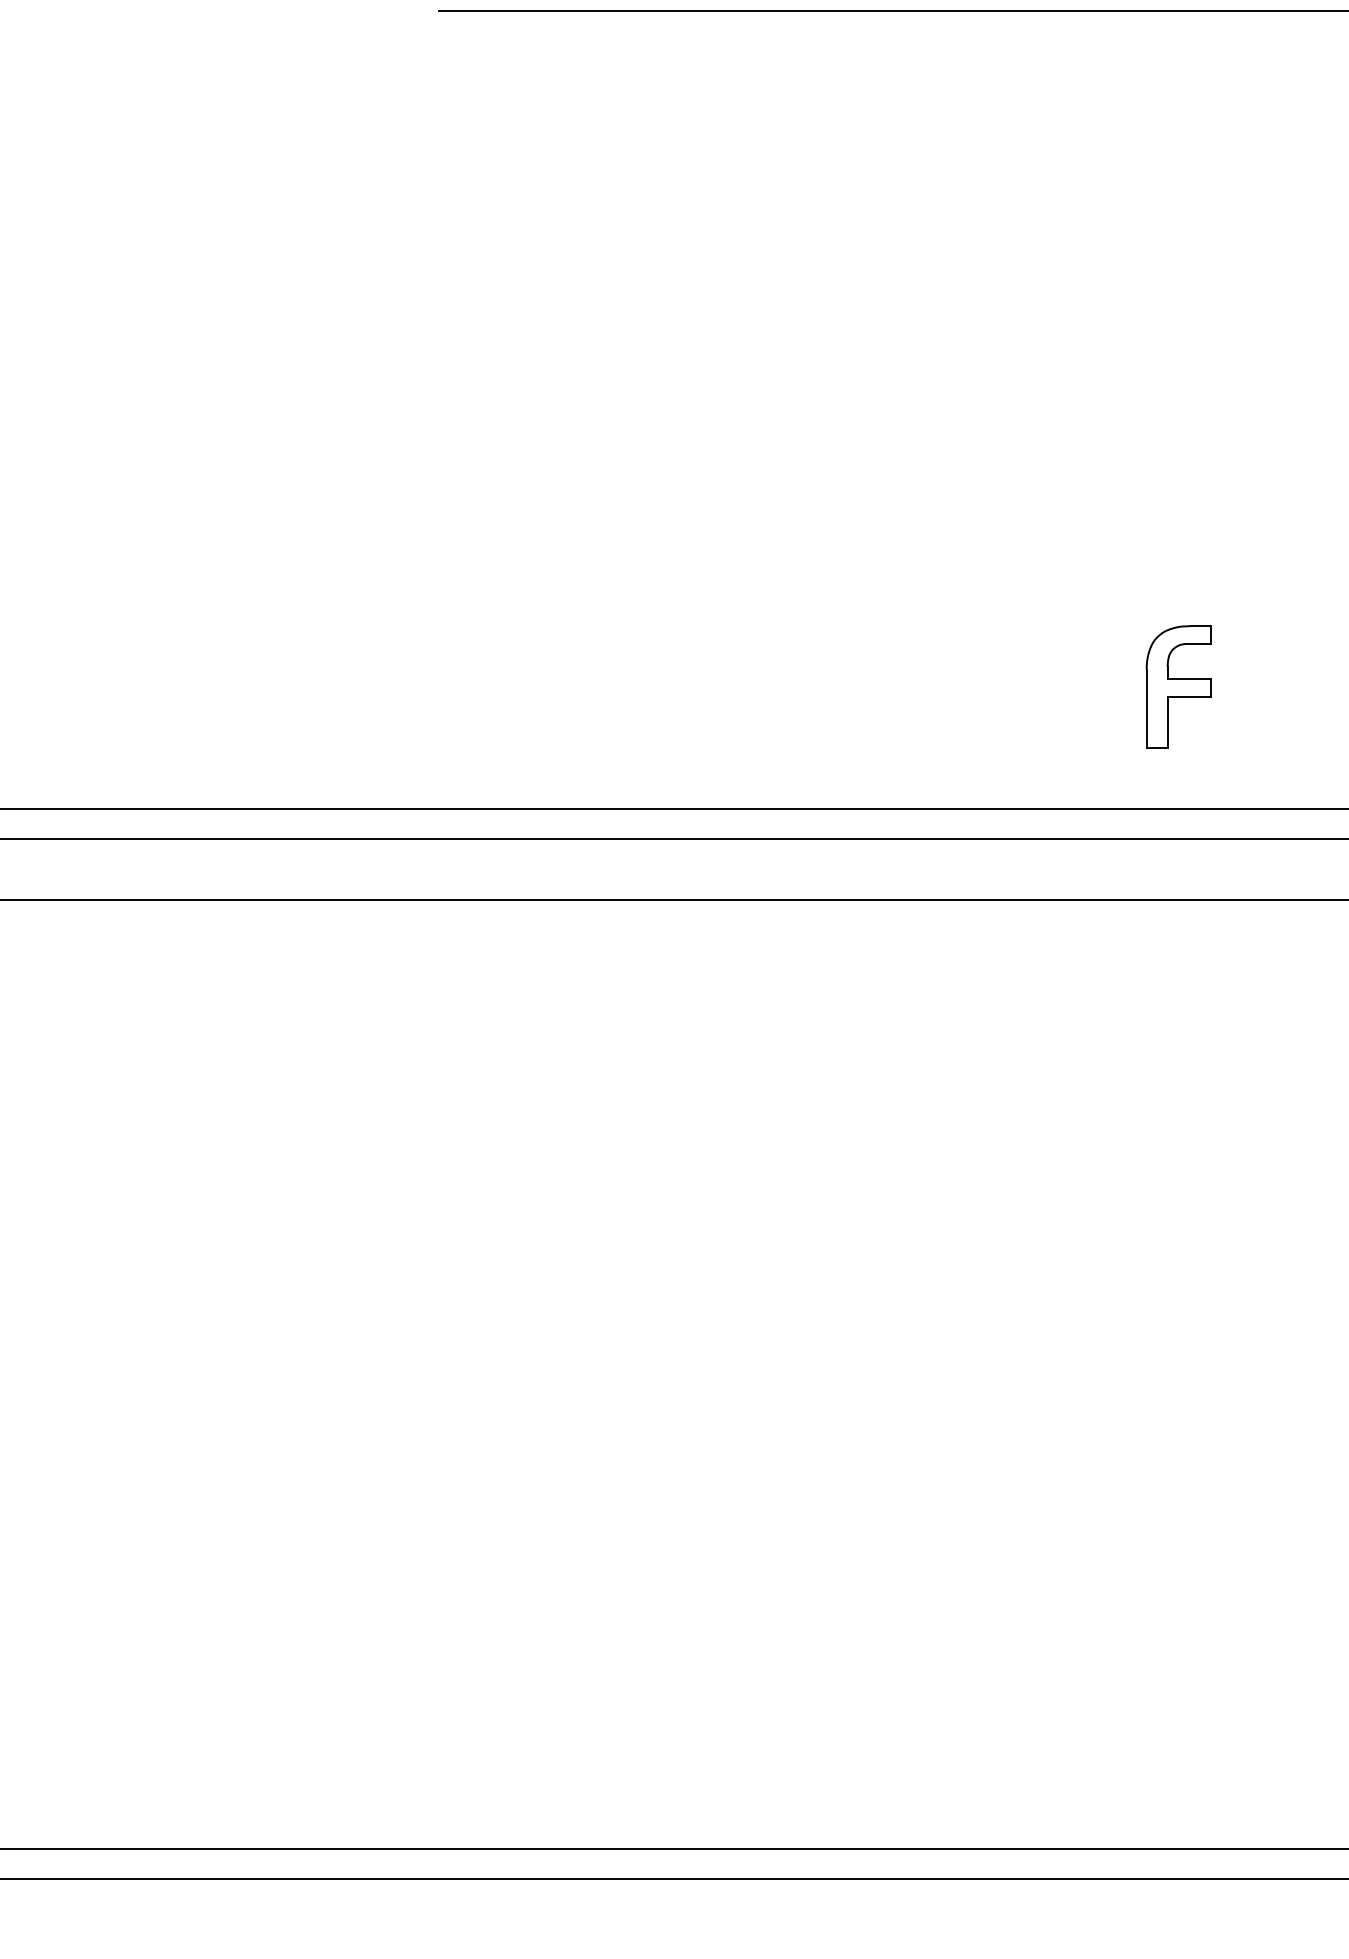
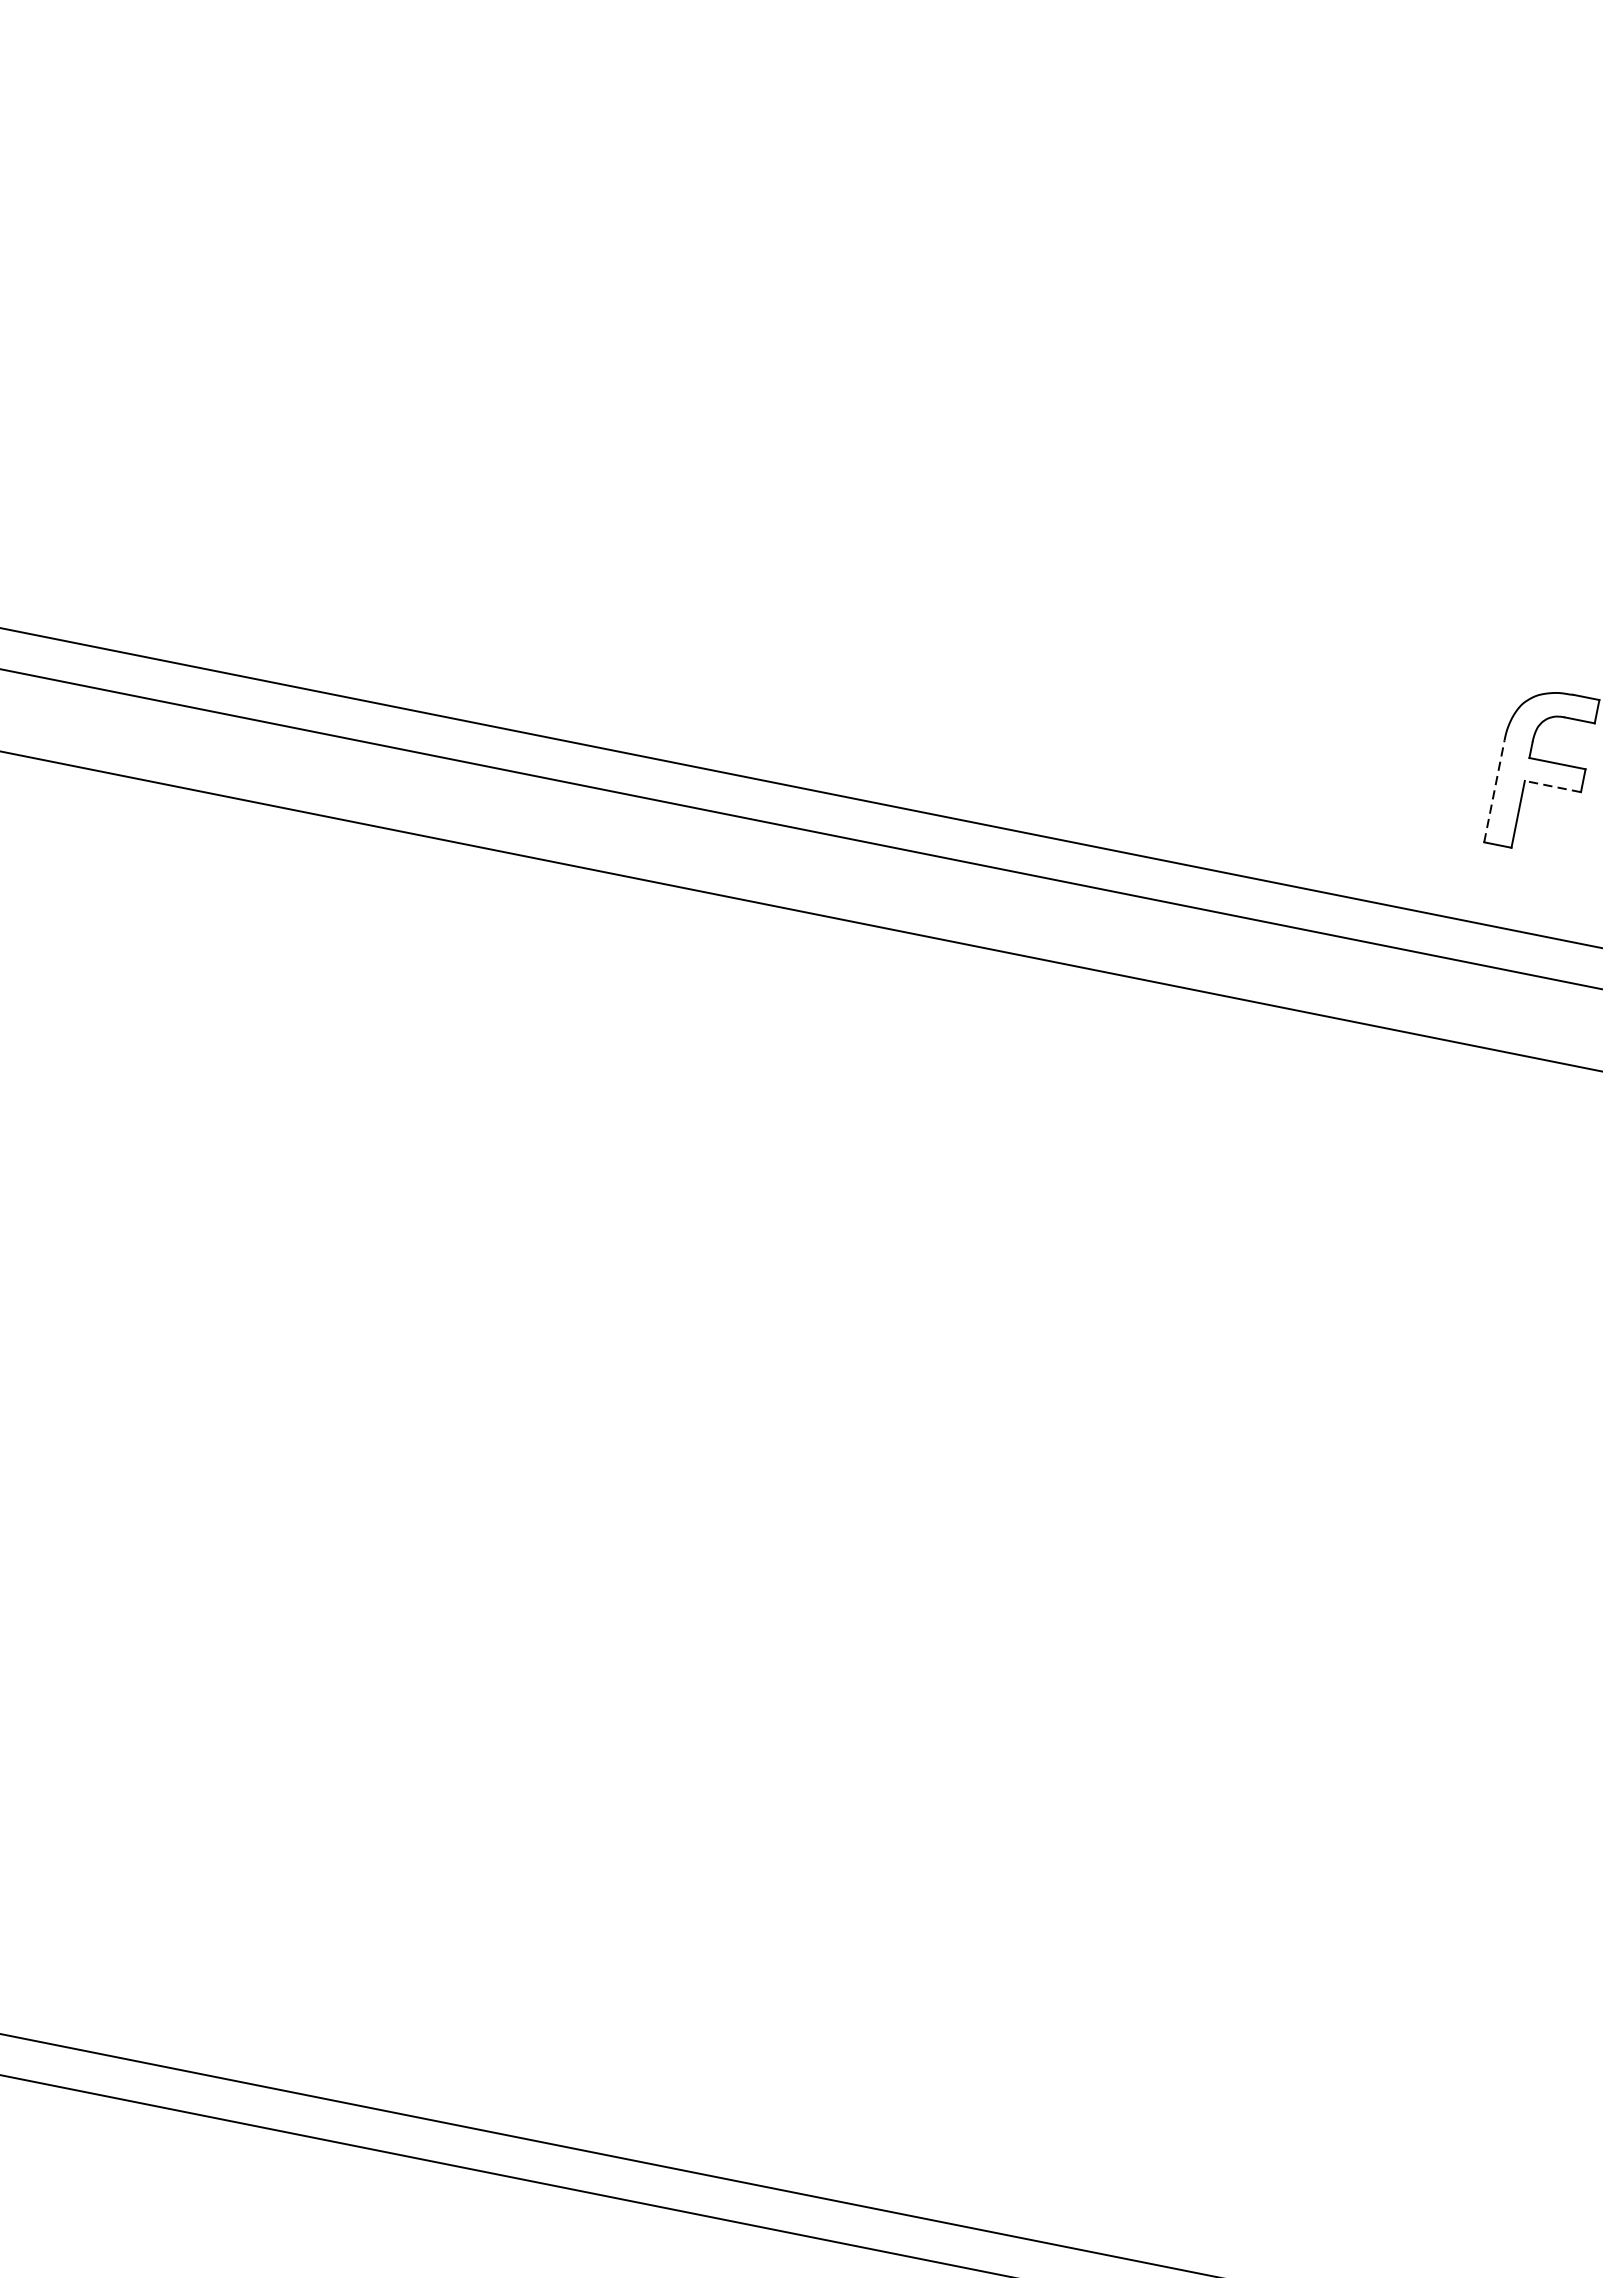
line: (1189, 696) -> (1553, 786), solid -> dashed
line: (1146, 708) -> (1494, 790), solid -> dashed

